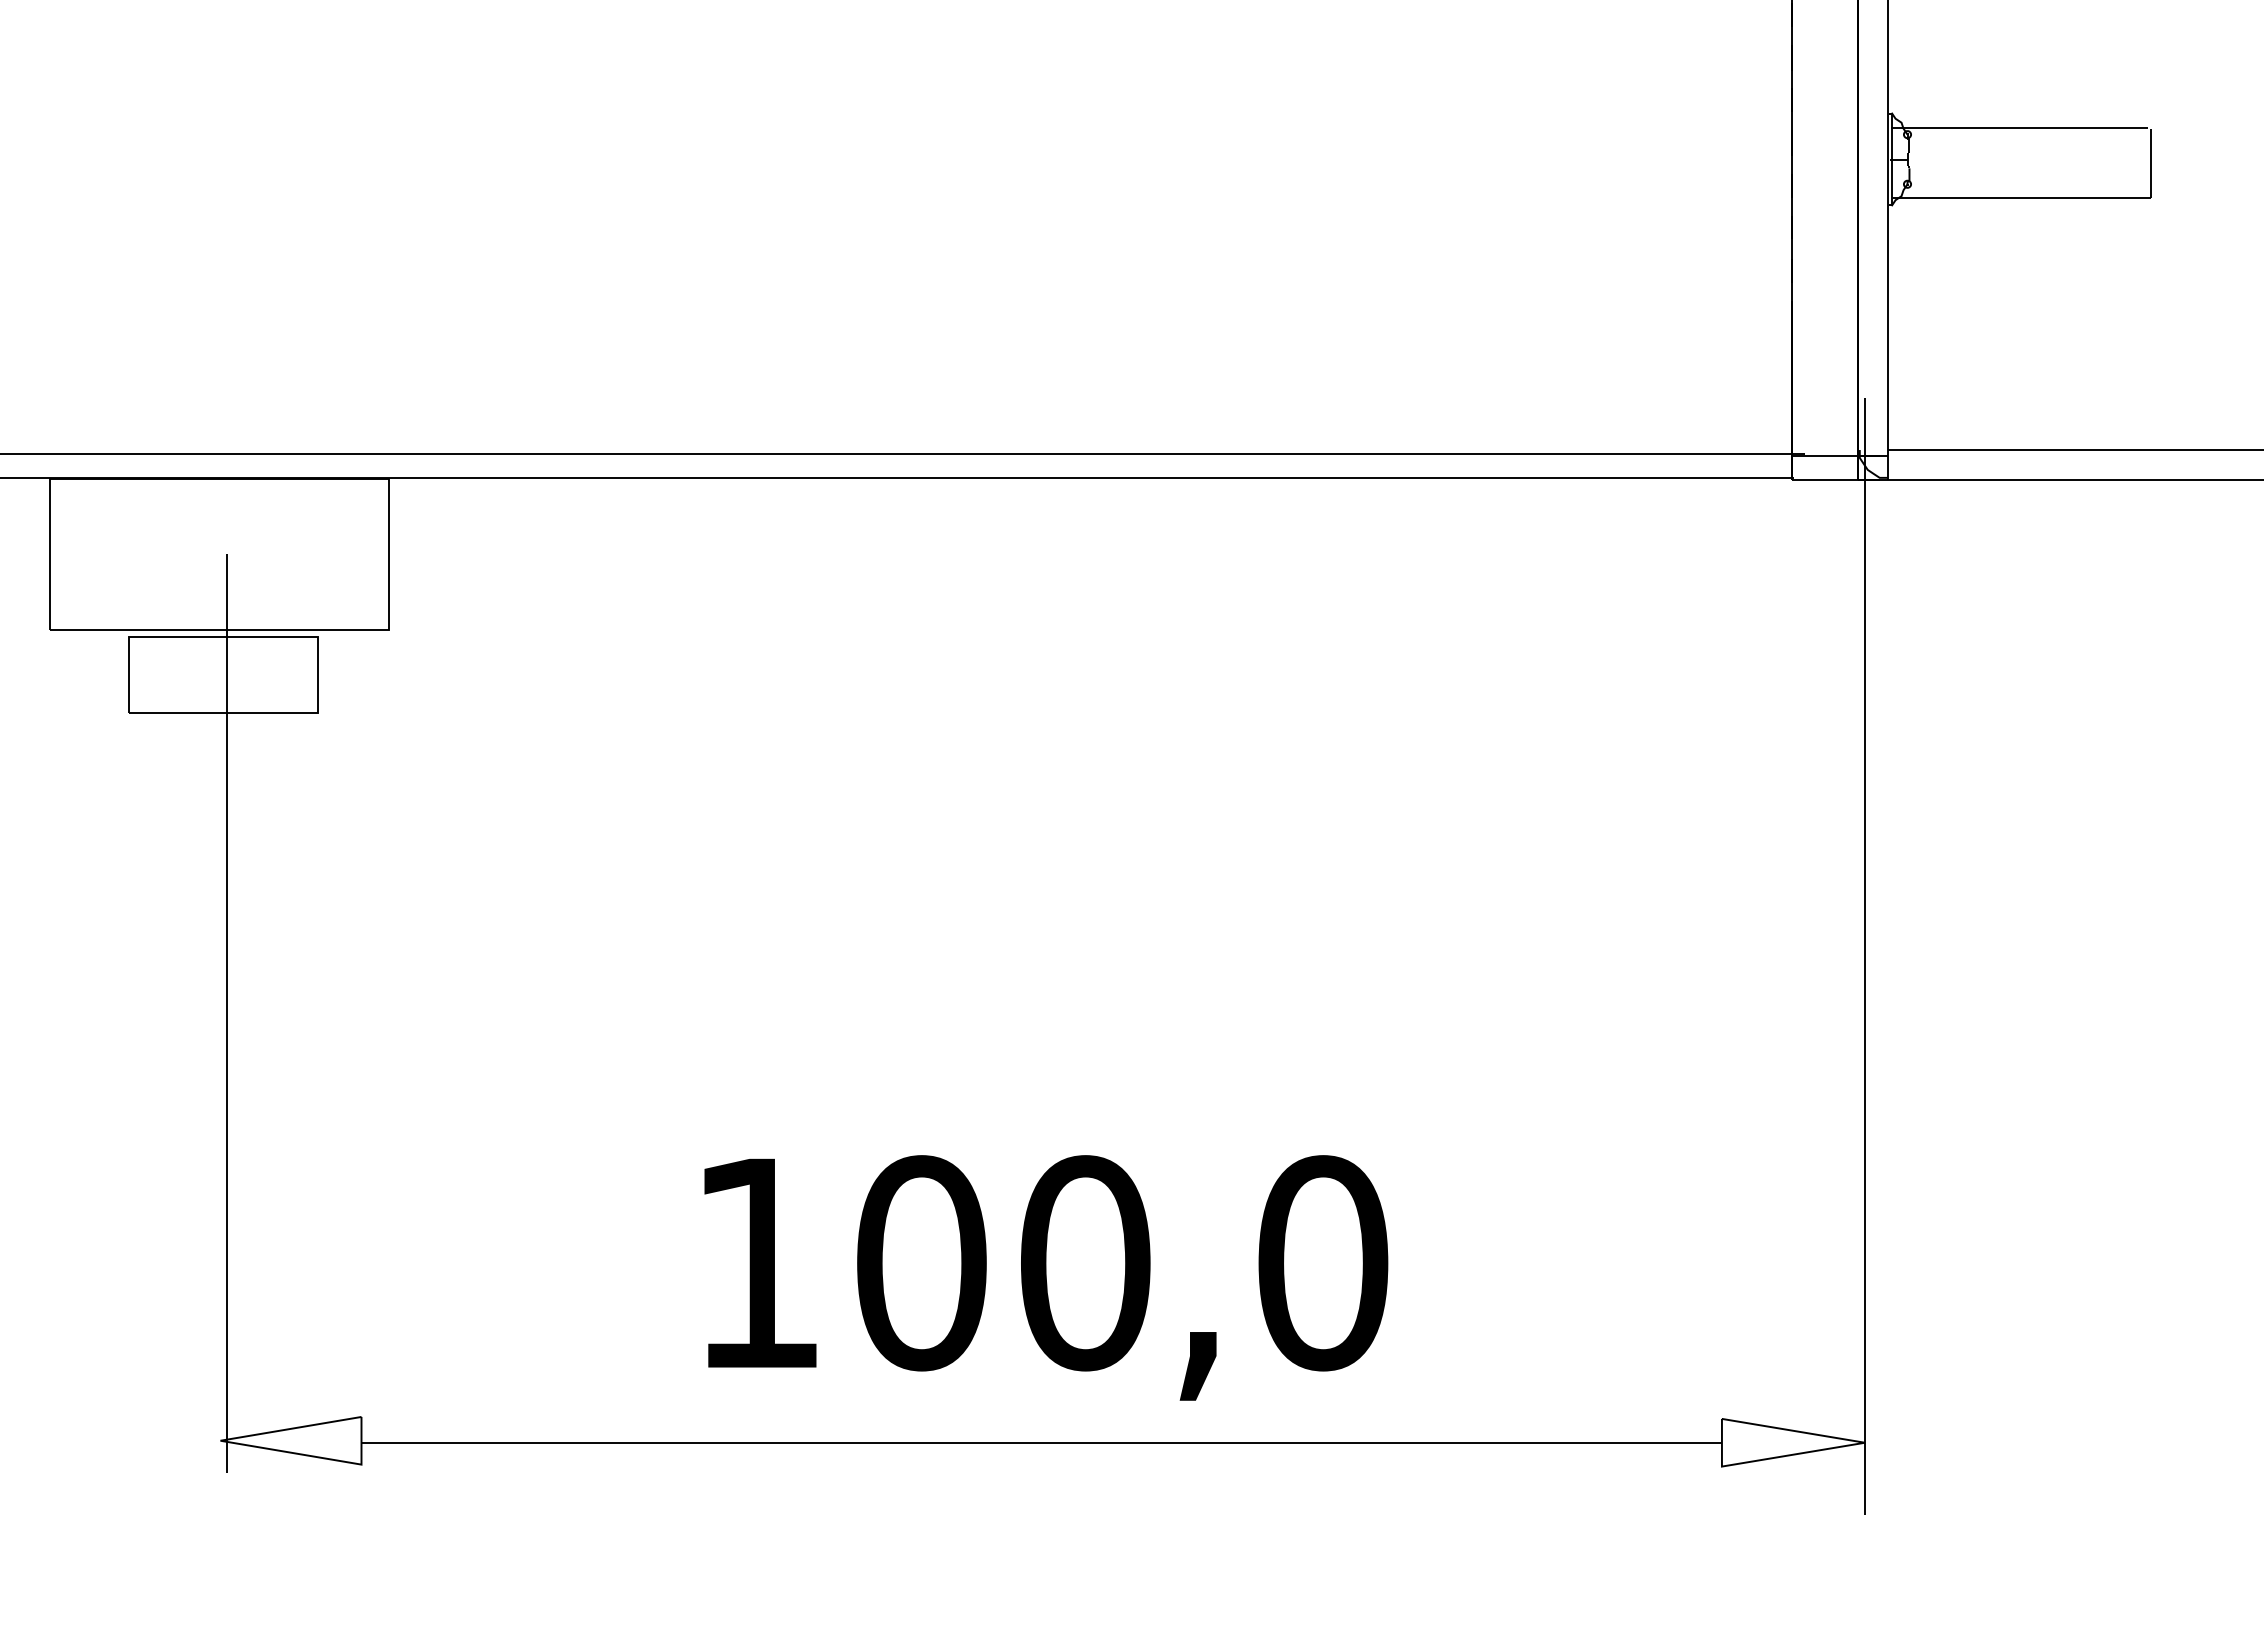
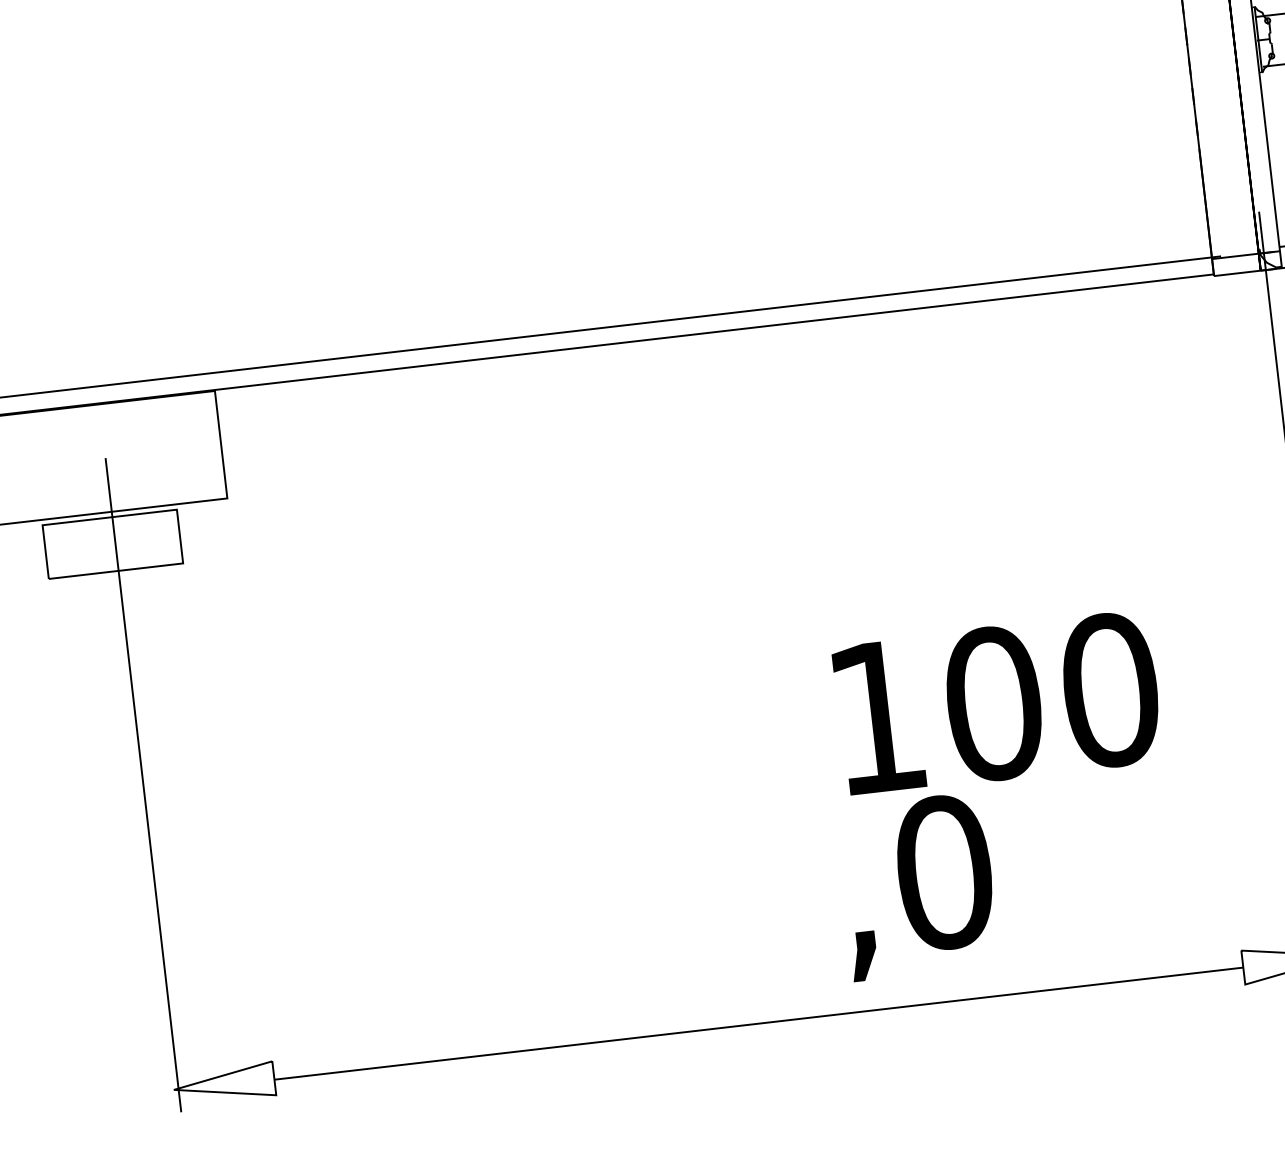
text: (927, 1263) -> (998, 703), moved

